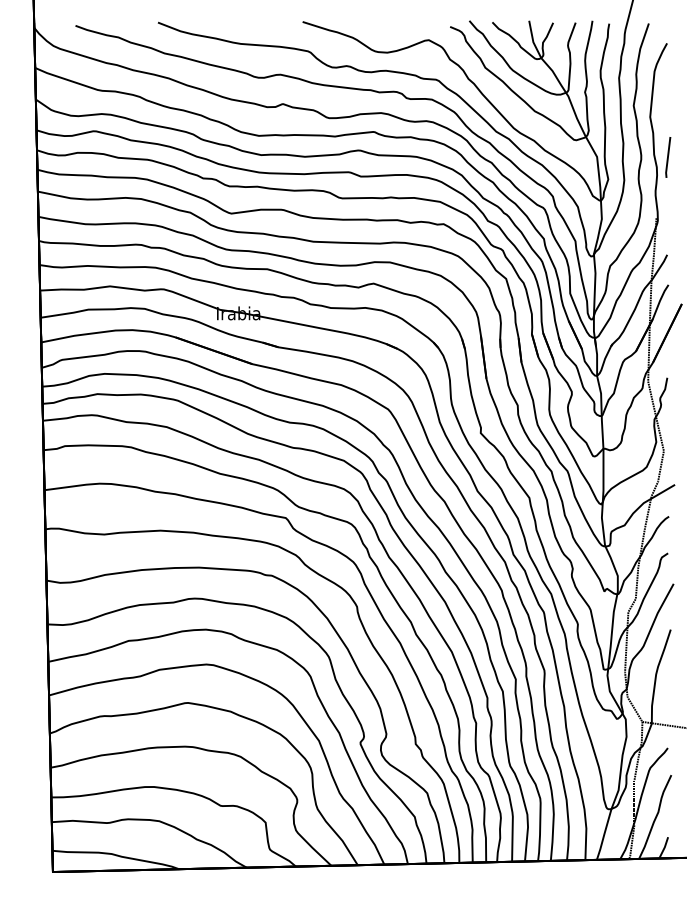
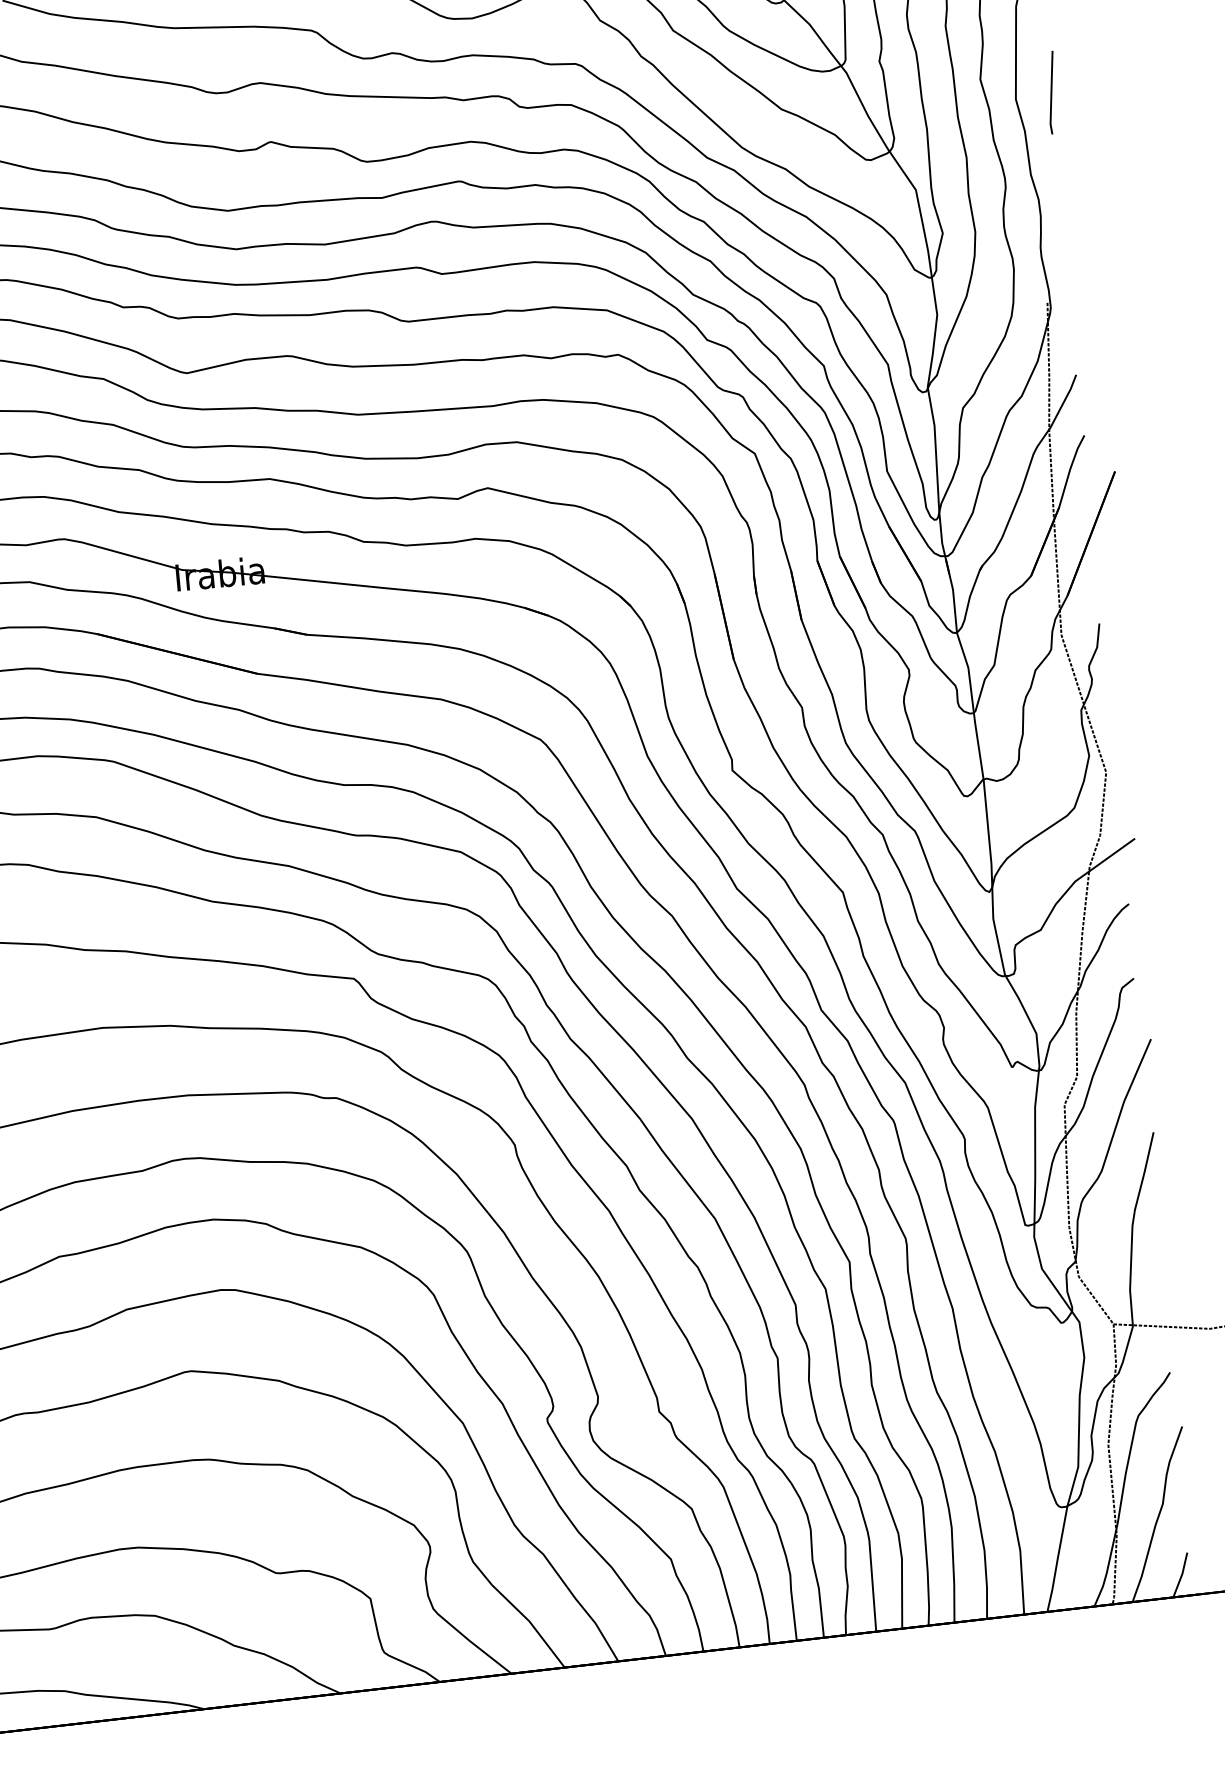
line: (668, 157) -> (1052, 92), moved

